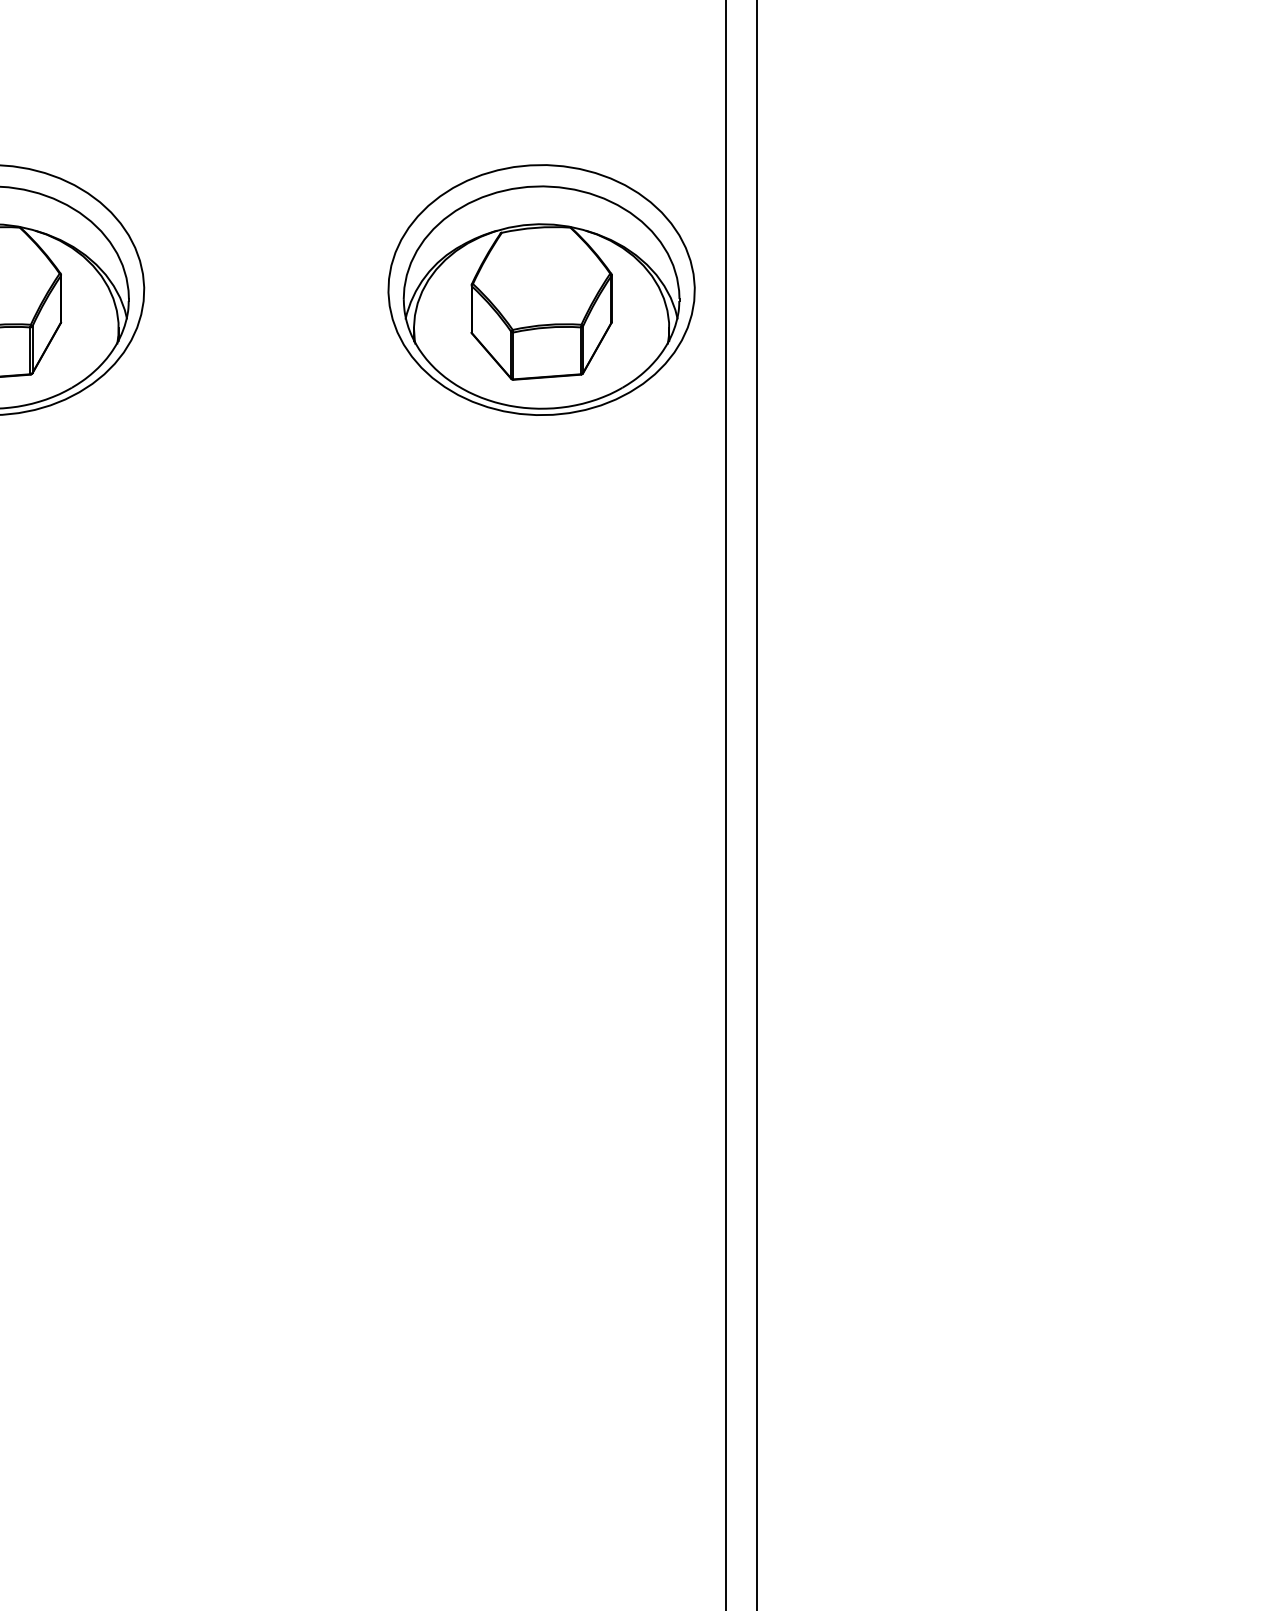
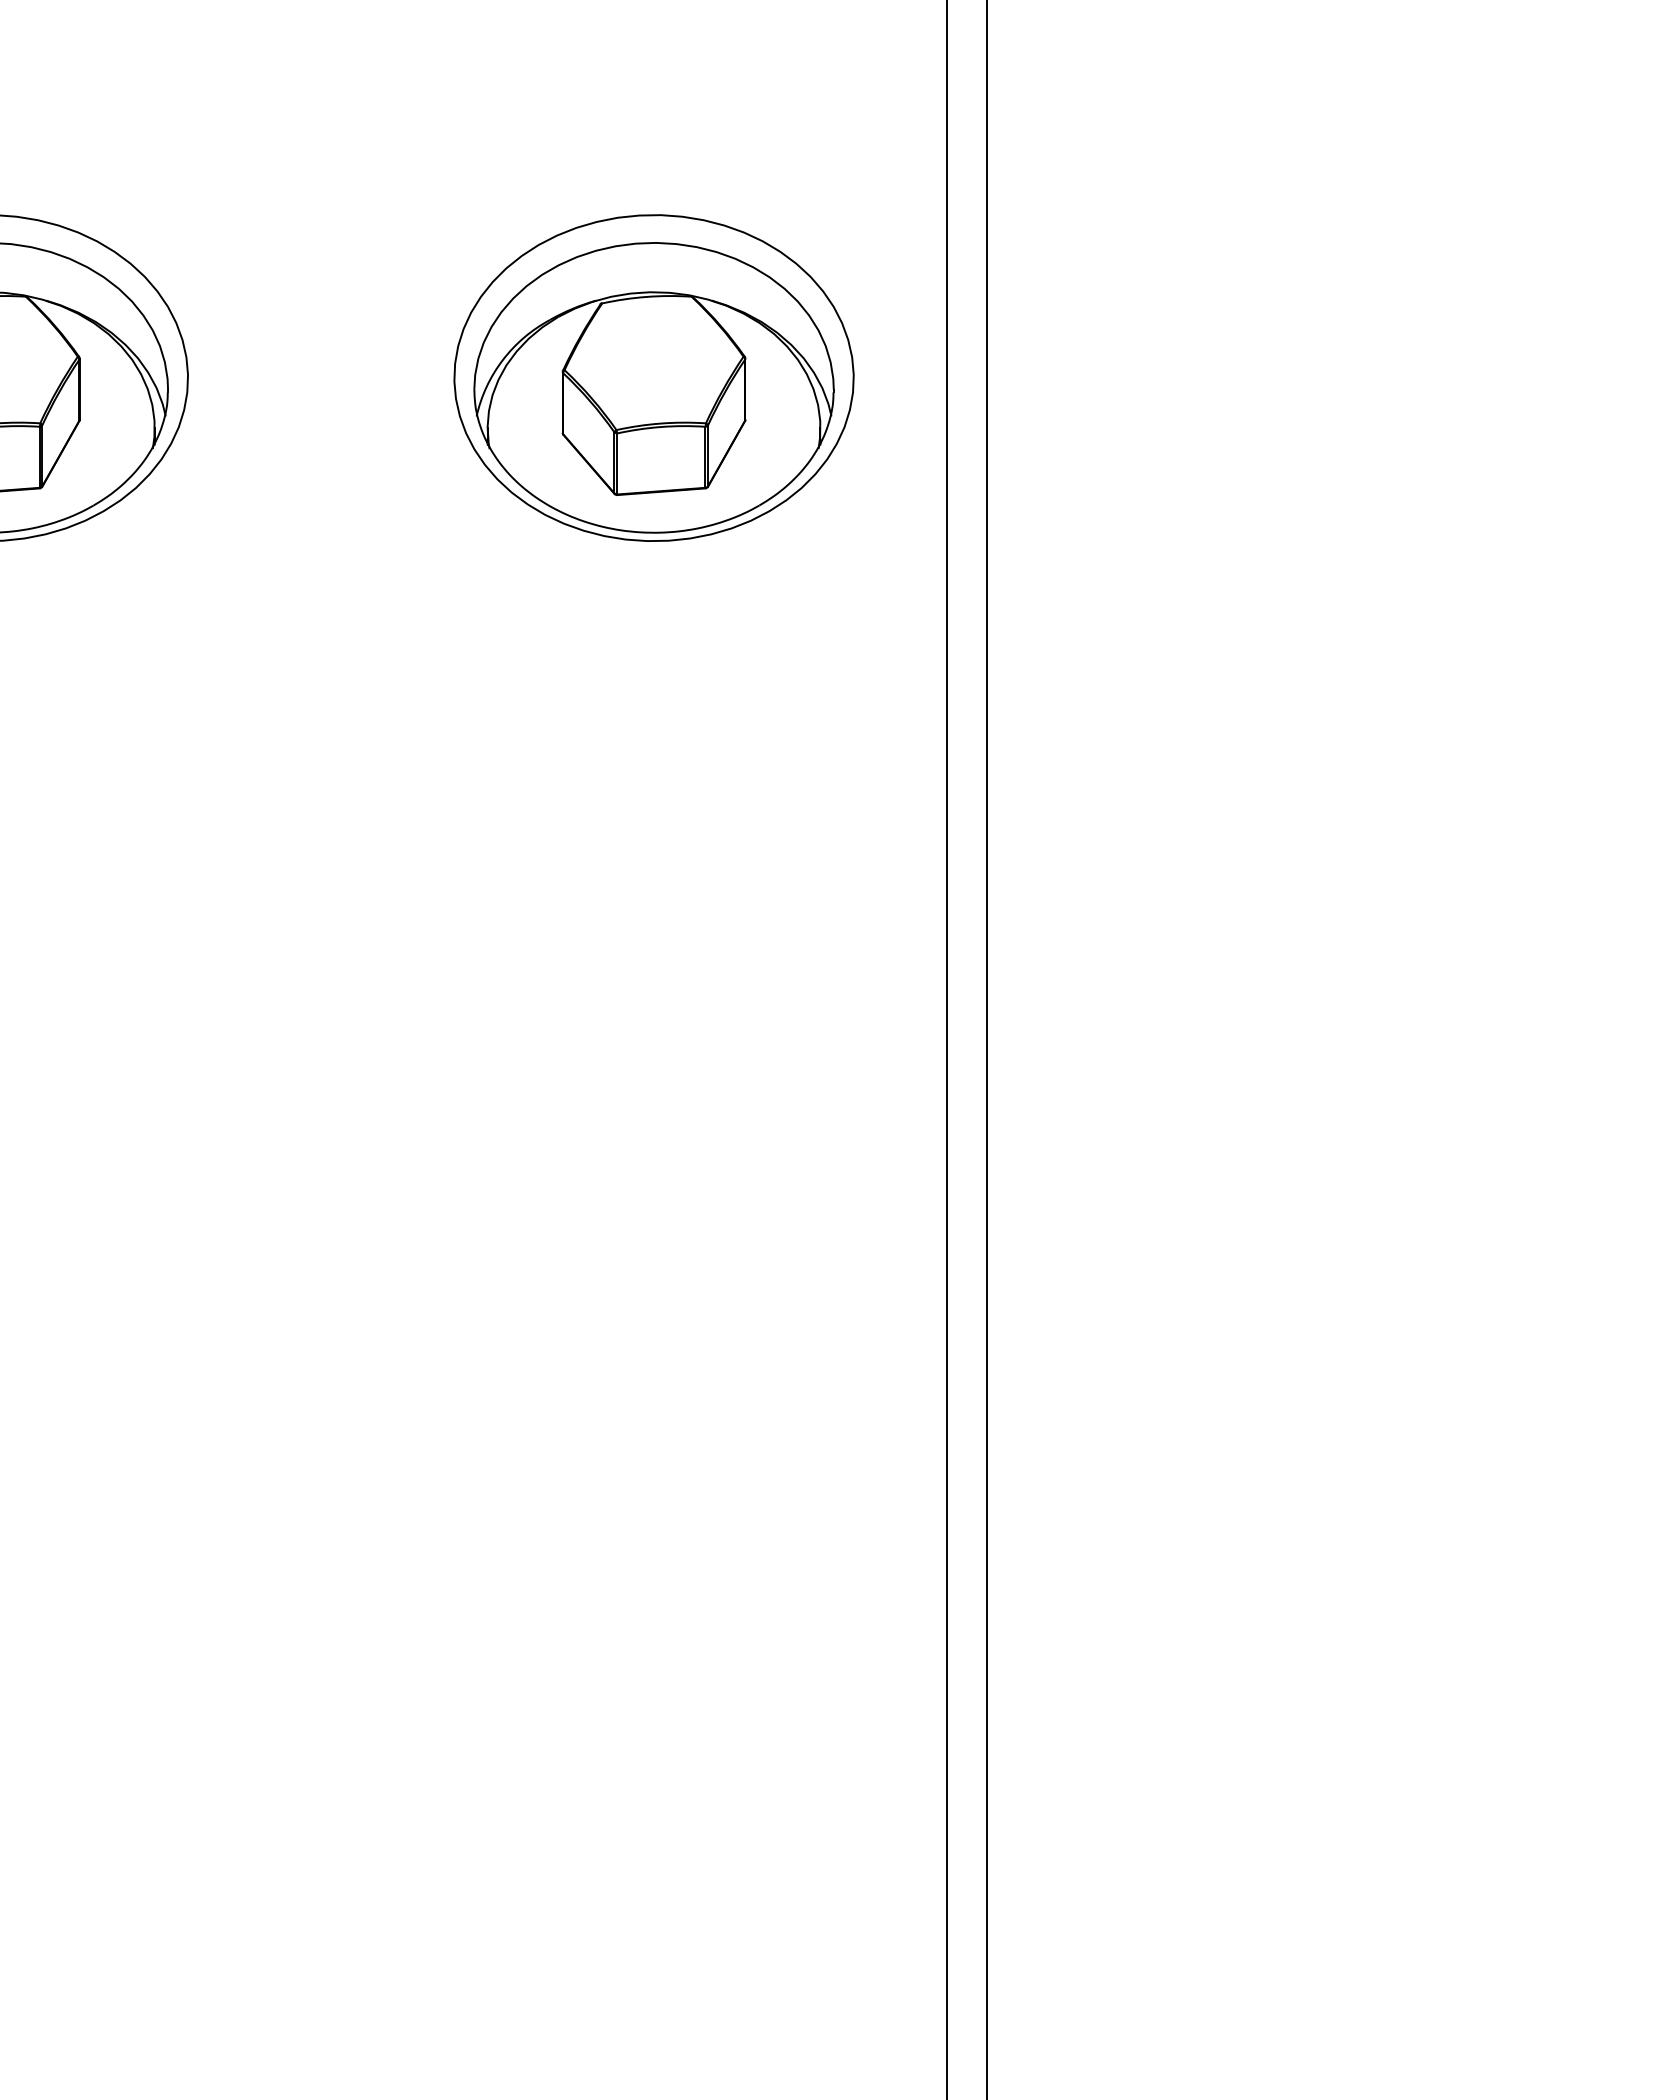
part: (541, 289) -> (653, 377), moved

